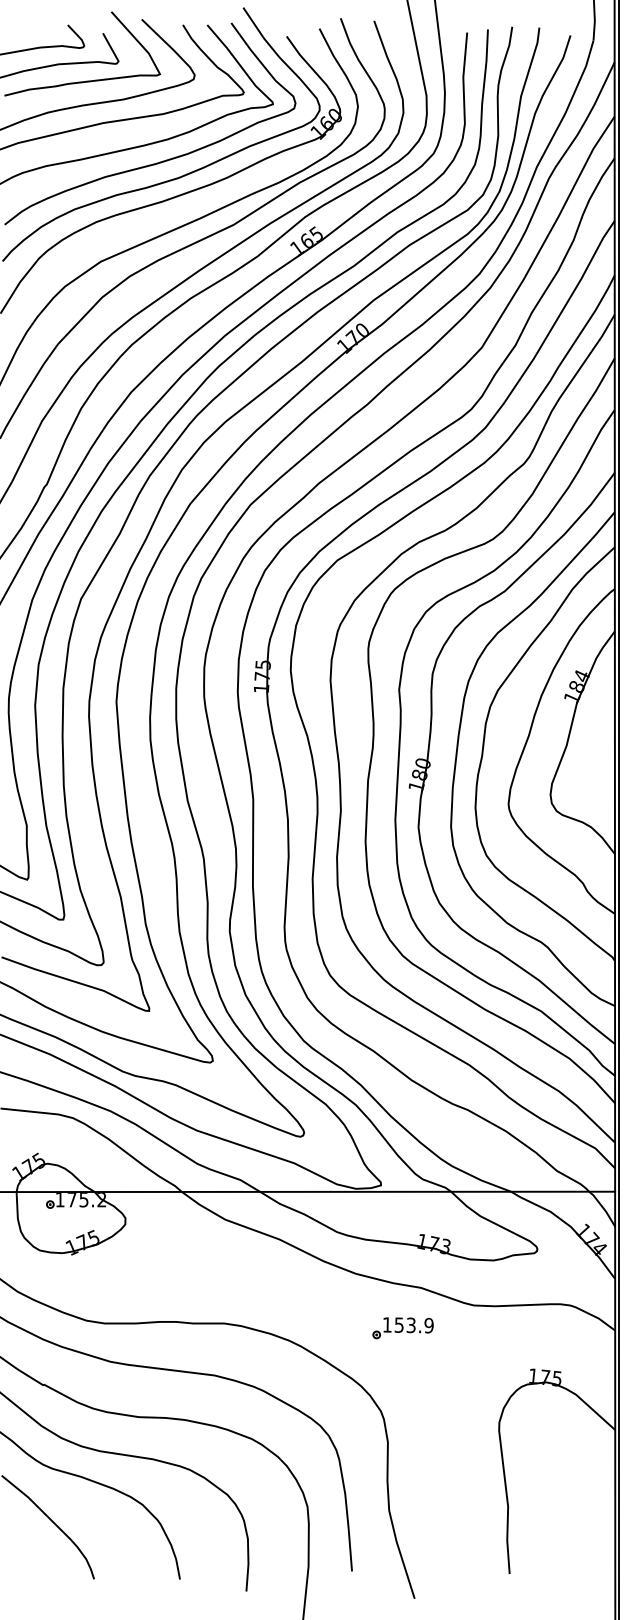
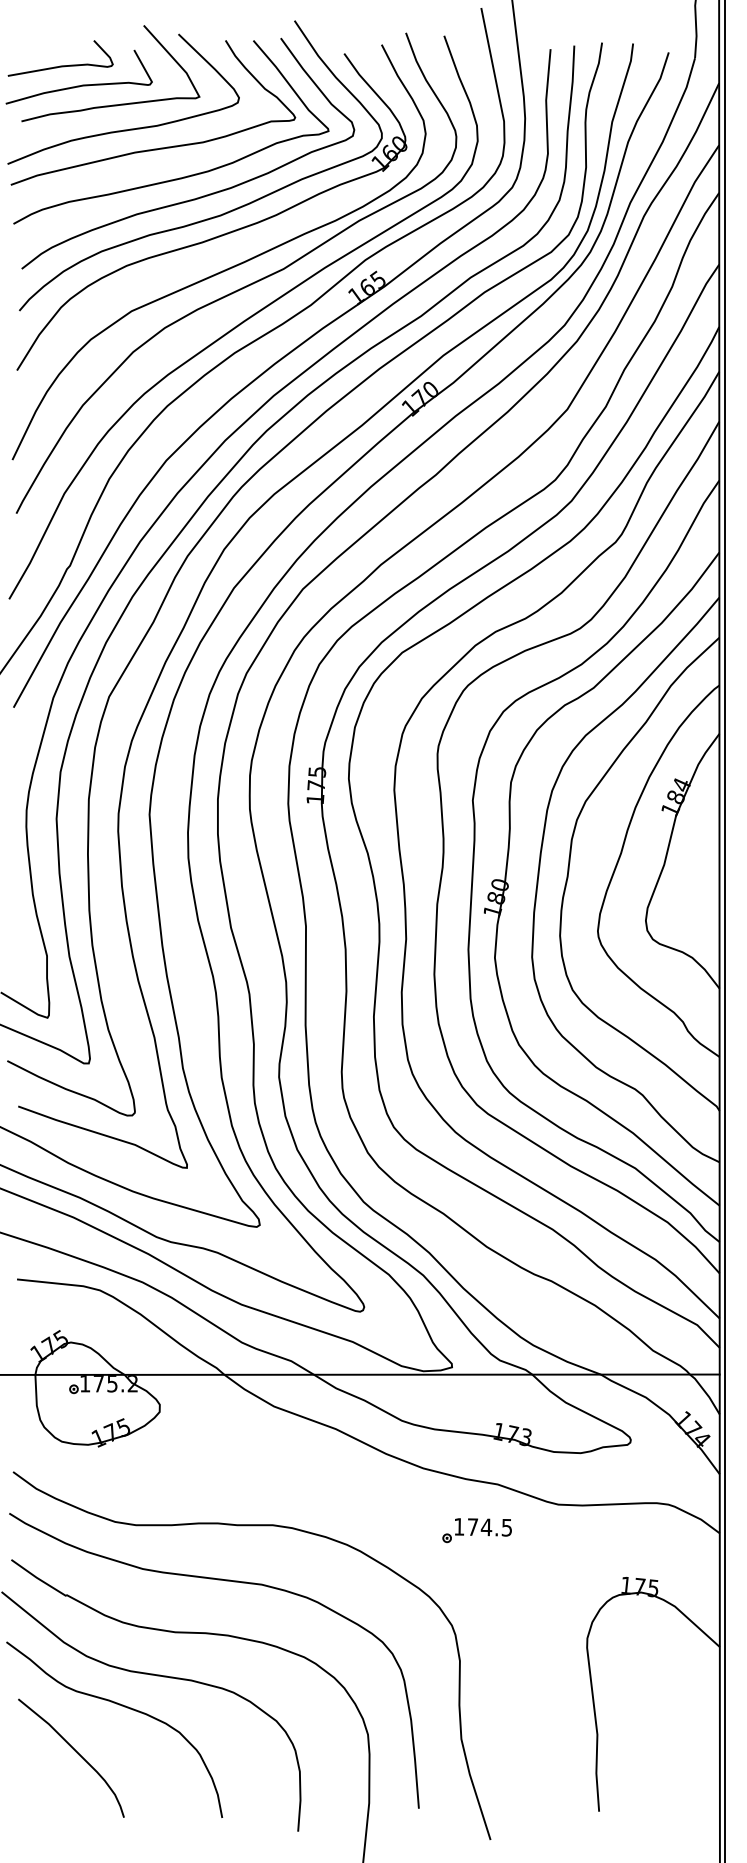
text: (413, 1325) -> (489, 1527), 153.9 -> 174.5

